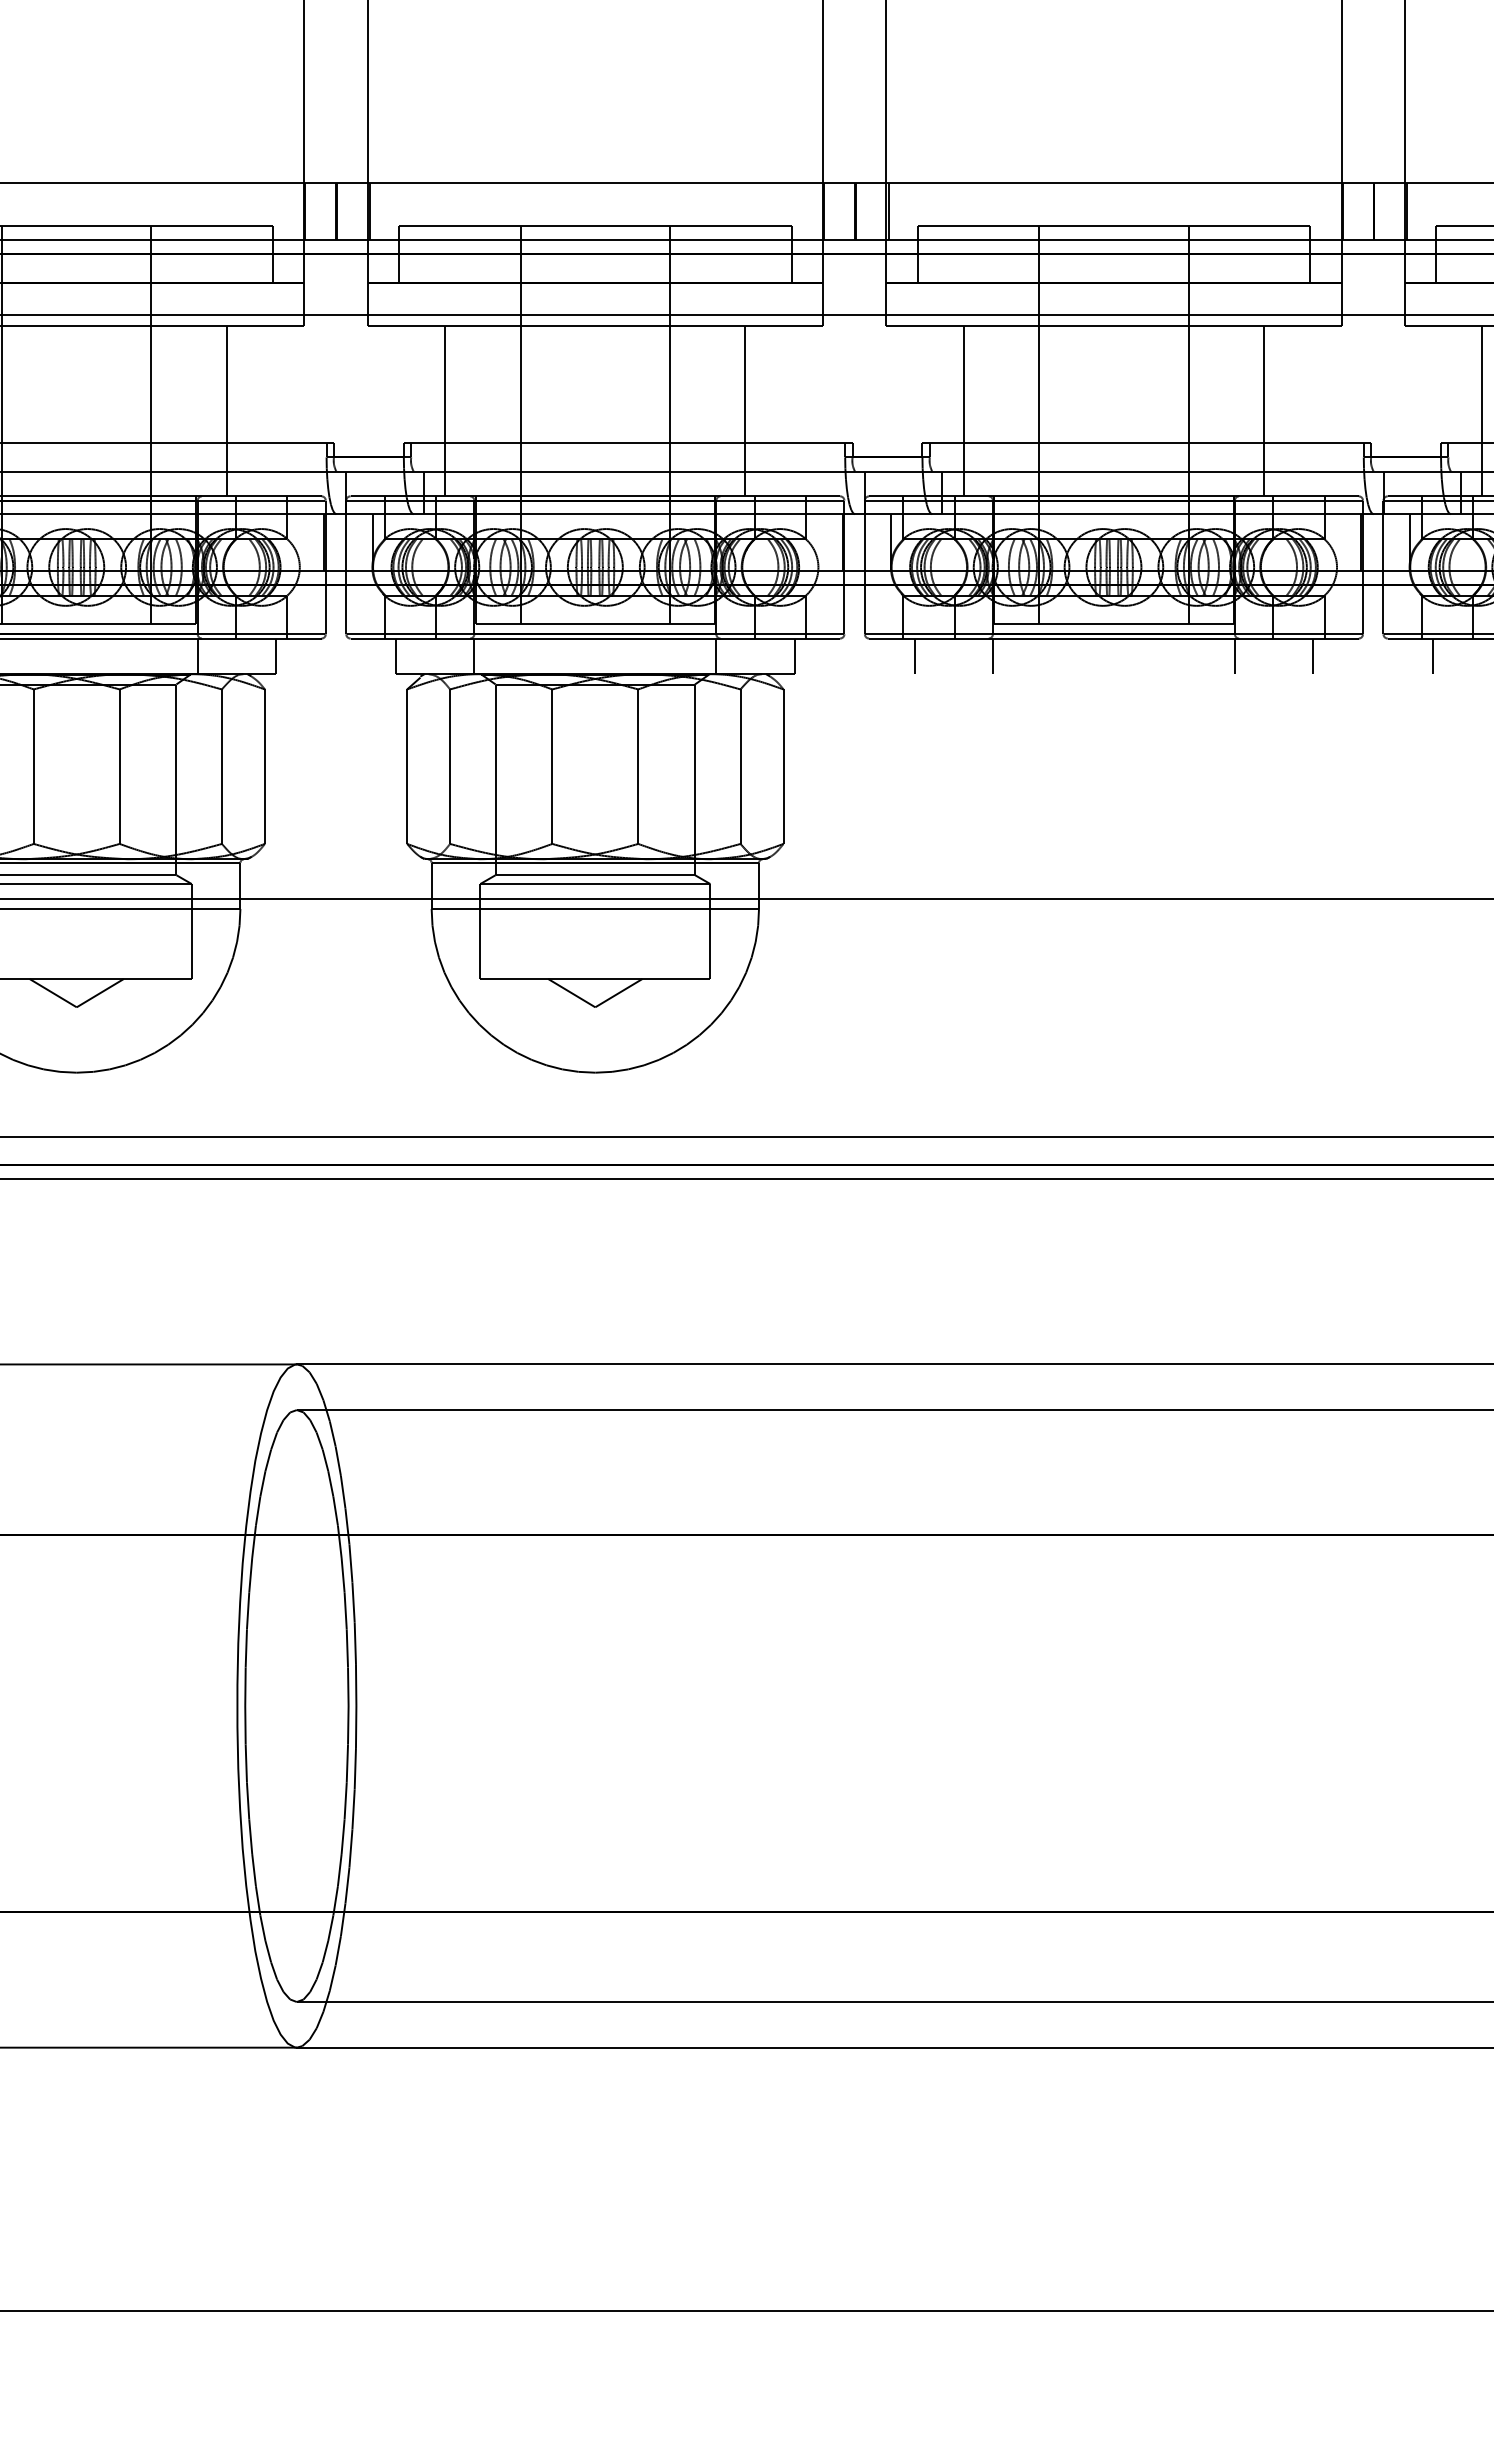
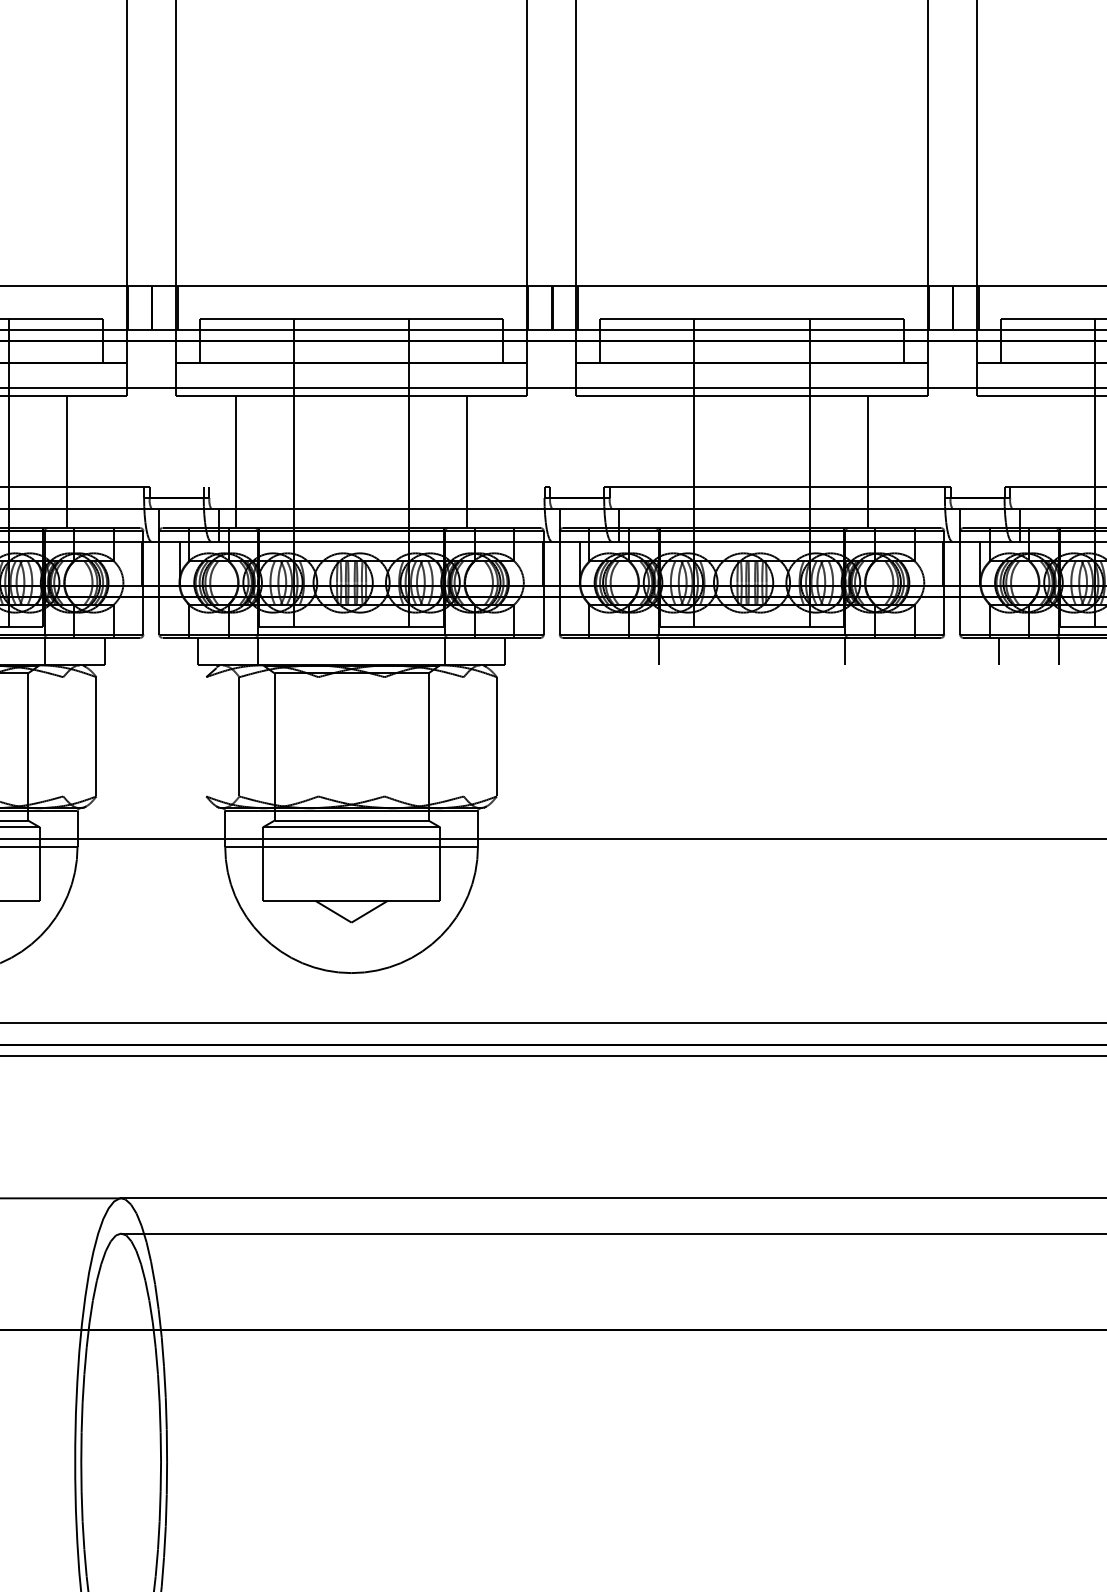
line: (963, 410) -> (635, 461), removed
line: (1482, 410) -> (1036, 461), removed
line: (624, 443) -> (374, 487), removed
line: (914, 656) -> (598, 651), removed
line: (1313, 656) -> (906, 651), removed
line: (221, 766) -> (62, 736), removed
line: (407, 766) -> (206, 736), removed
line: (552, 766) -> (318, 736), removed
line: (638, 766) -> (384, 736), removed
line: (740, 766) -> (463, 736), removed

